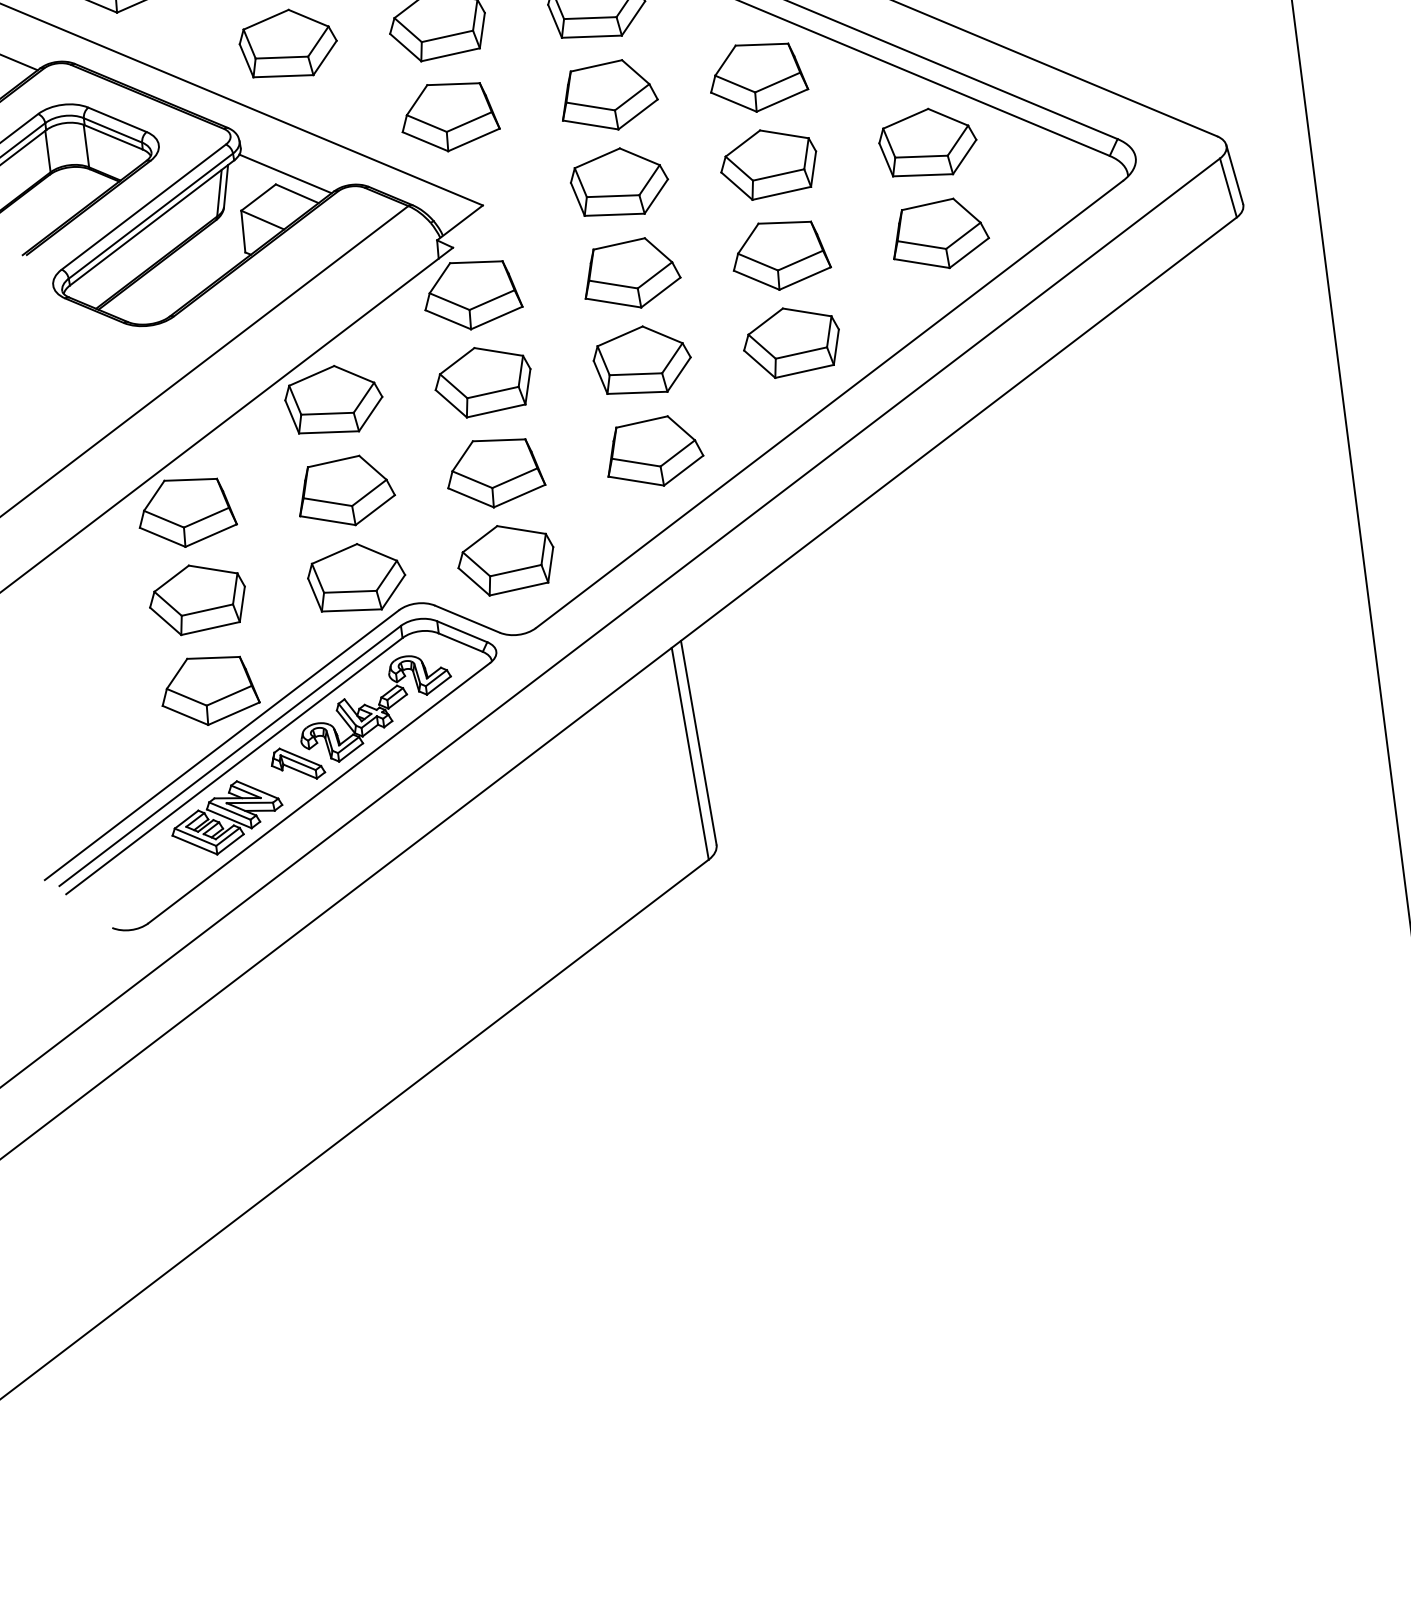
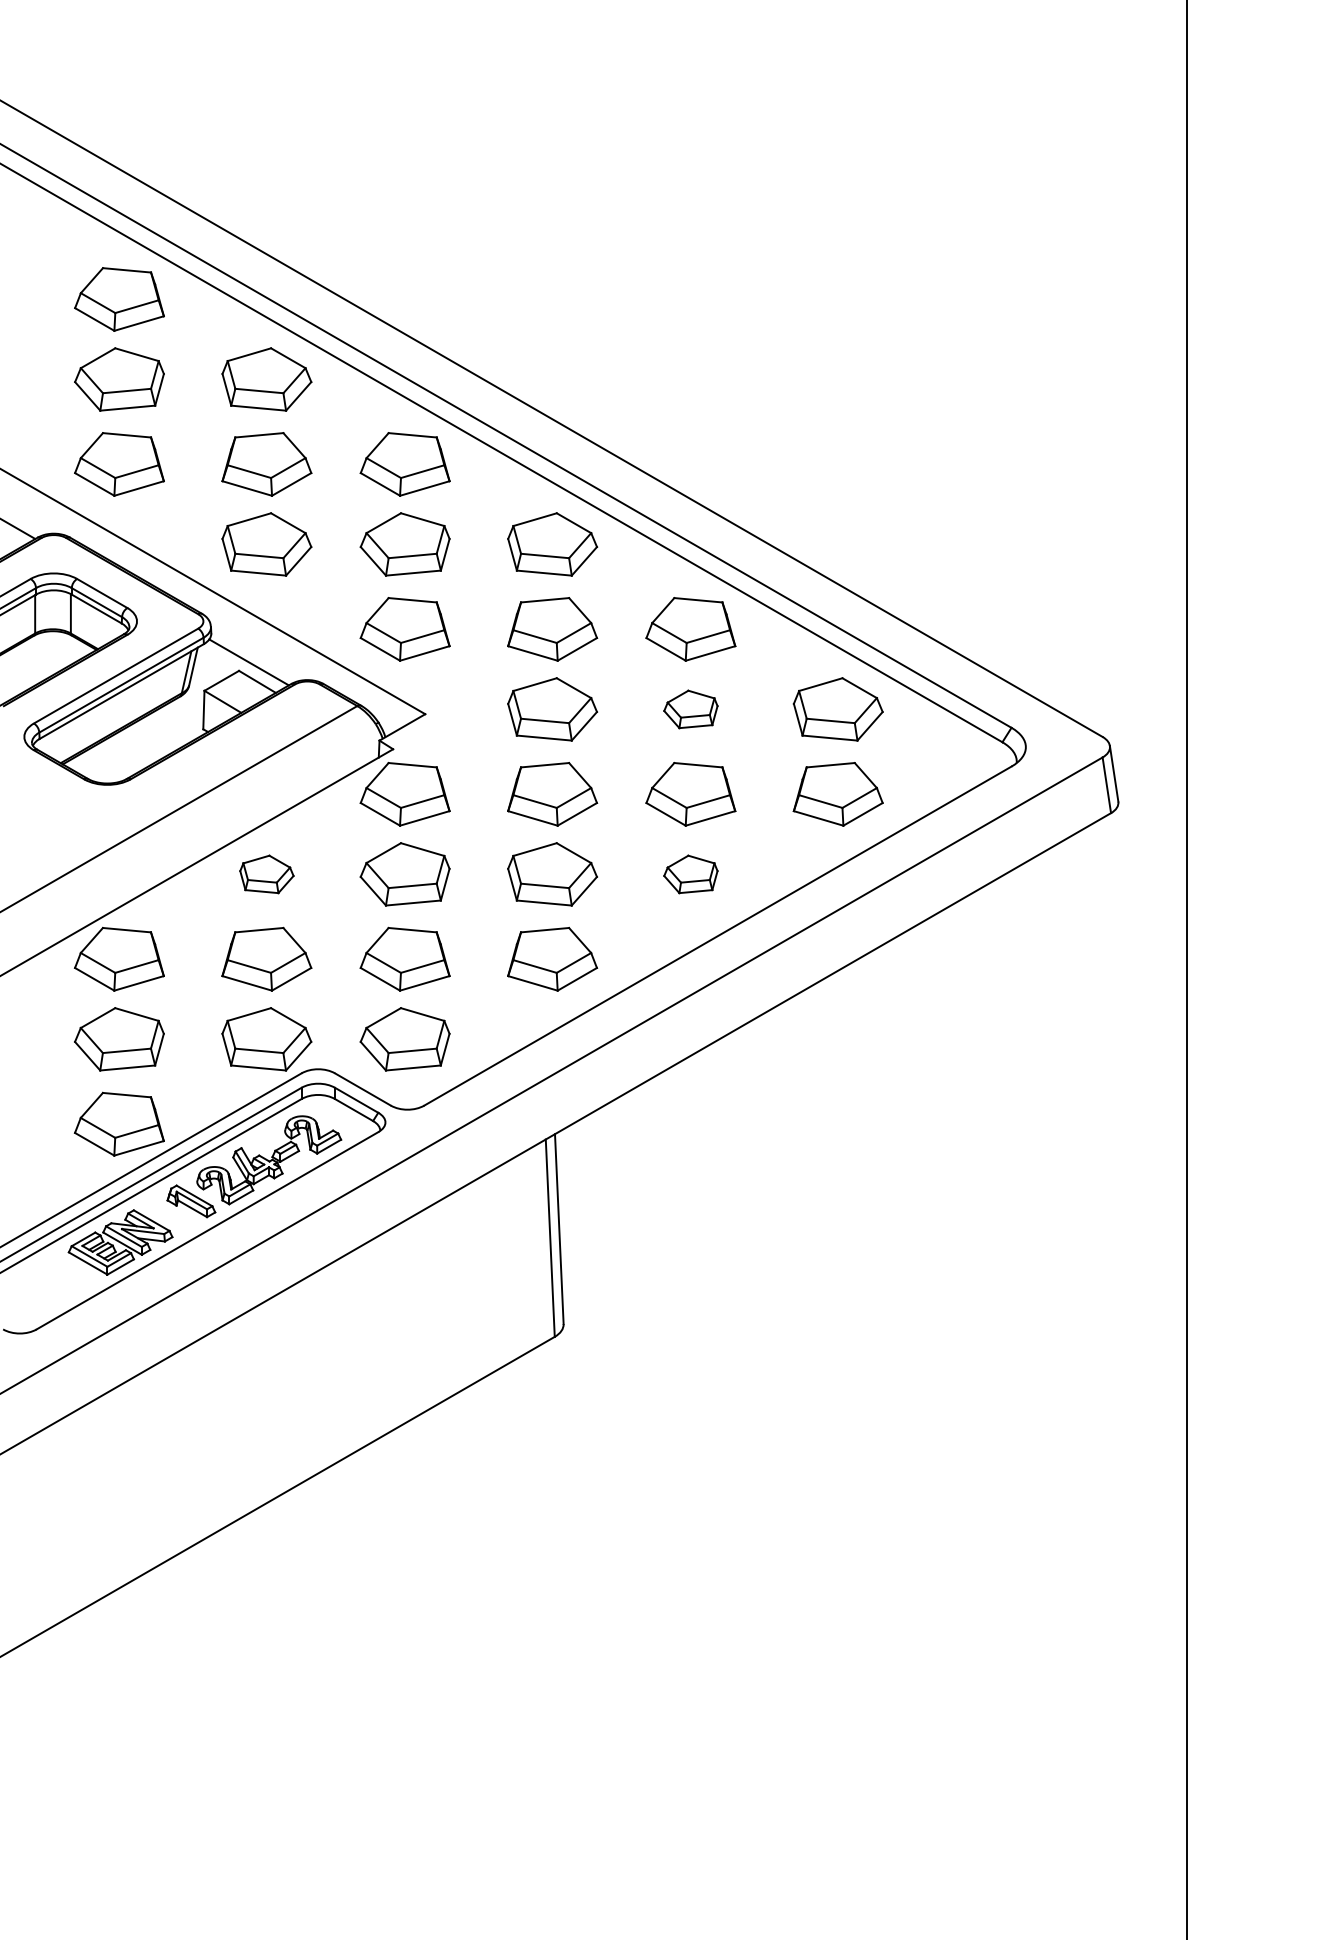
part: (768, 163) -> (690, 709), size x0.6
part: (791, 341) -> (690, 874), size x0.6
part: (333, 400) -> (266, 874), size x0.6

